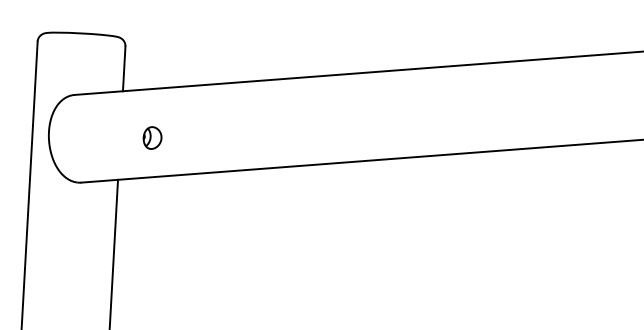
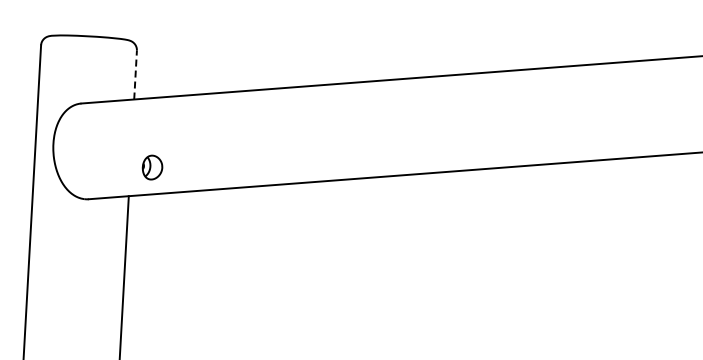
line: (124, 68) -> (135, 74), solid -> dashed
part: (152, 137) -> (152, 167), moved

